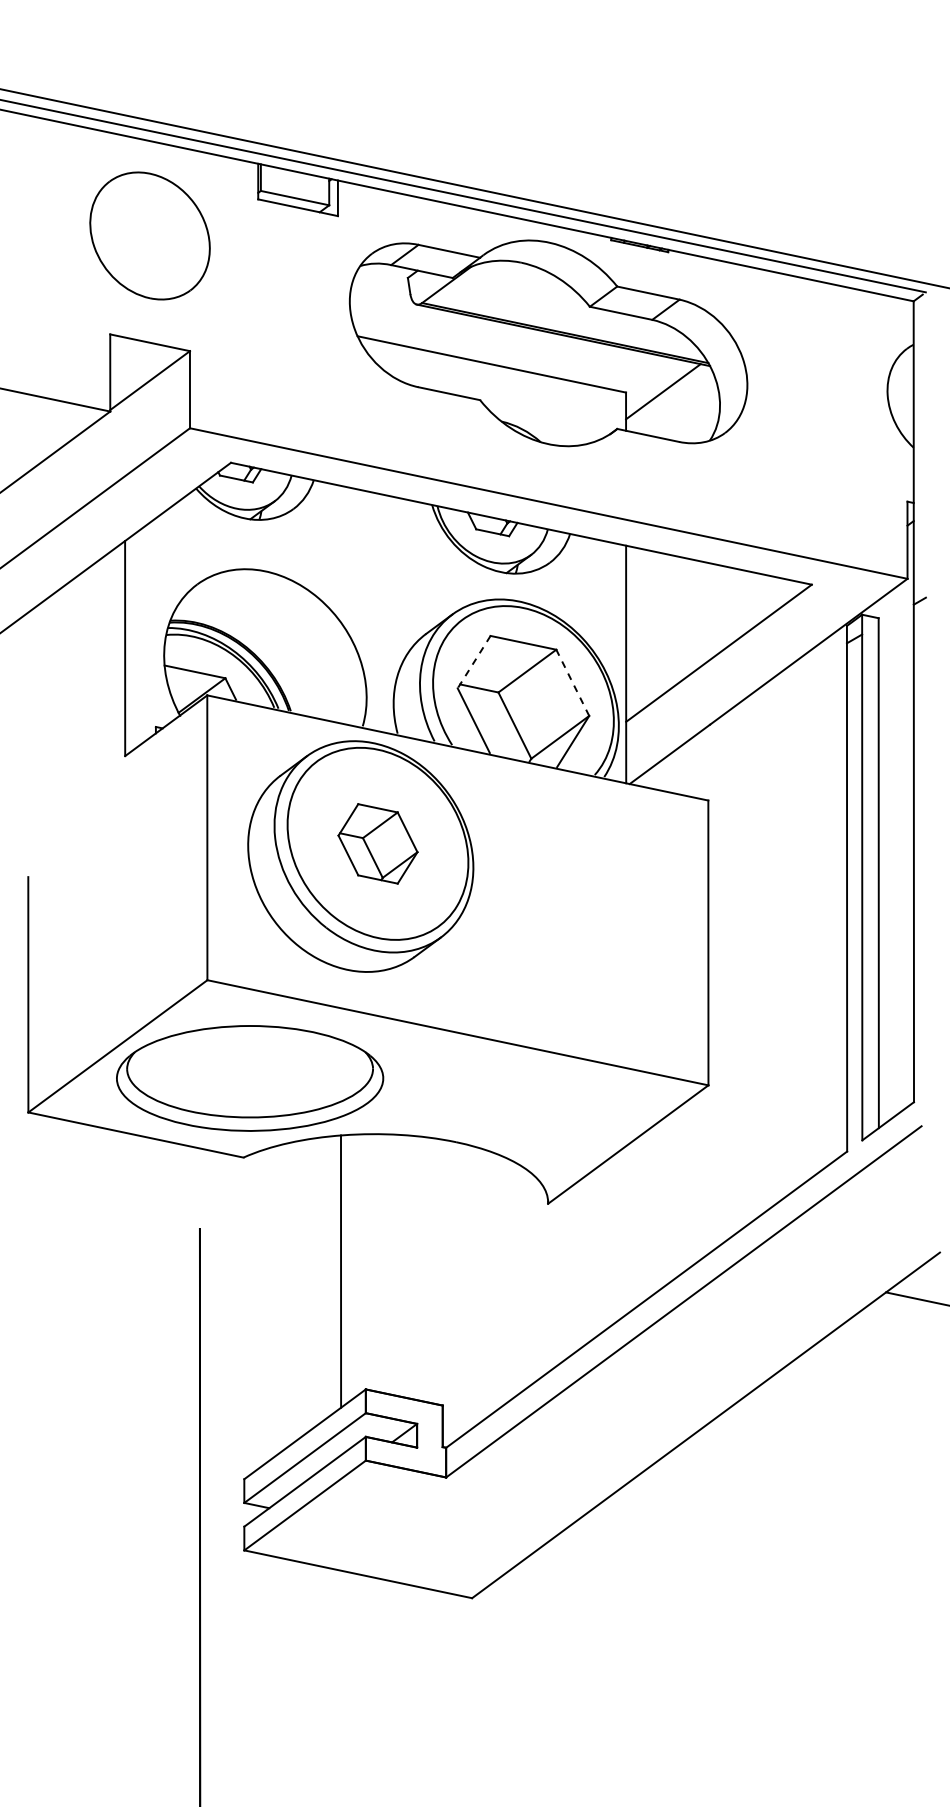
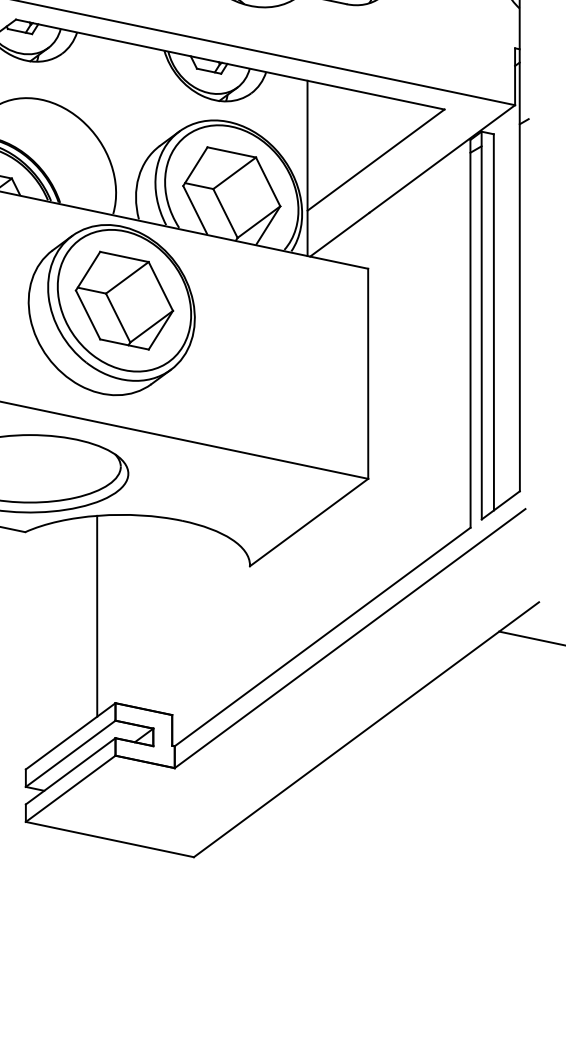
line: (474, 662) -> (195, 166), dashed -> solid
line: (572, 682) -> (267, 181), dashed -> solid
part: (377, 843) -> (124, 300), size x1.67

